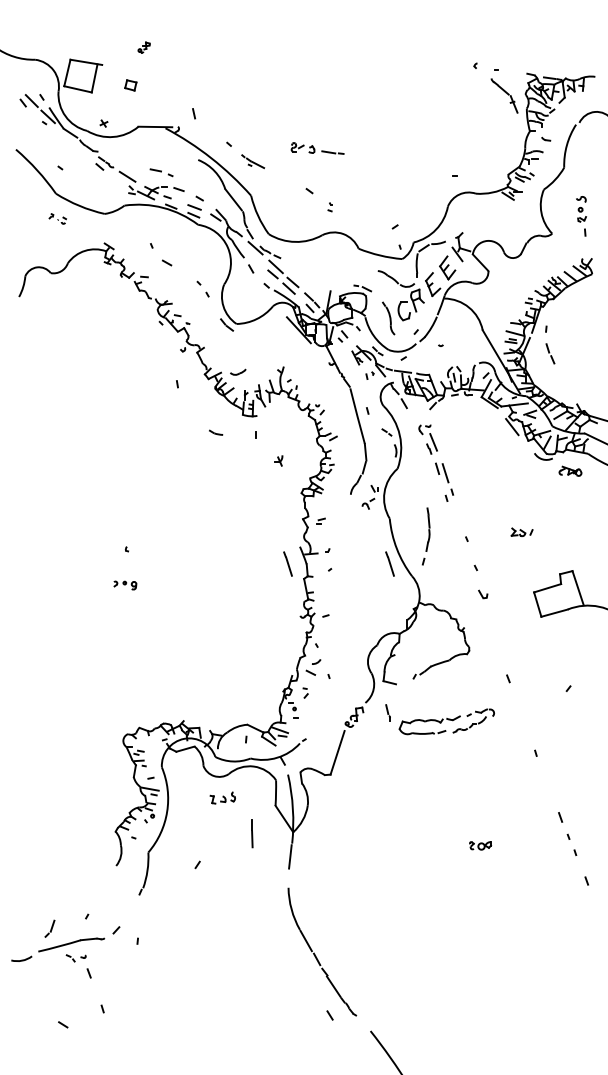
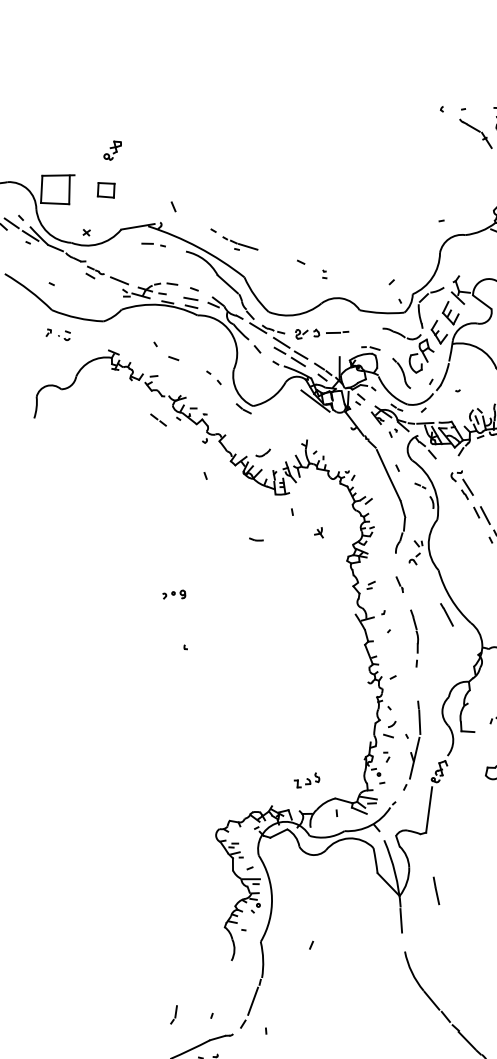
part: (143, 47) -> (112, 150), size x1.67
part: (130, 85) -> (106, 190), size x1.67
part: (317, 148) -> (321, 331), moved
part: (252, 161) -> (239, 243), size x1.43
part: (161, 172) -> (153, 244), moved
part: (57, 218) -> (58, 334), size x1.43
line: (140, 320) -> (157, 419), added
part: (216, 432) -> (256, 539), moved
part: (425, 536) -> (414, 638), moved
line: (287, 563) -> (345, 632), removed
part: (125, 585) -> (174, 595), moved
part: (331, 686) -> (411, 745), added
line: (387, 712) -> (399, 584), moved
part: (222, 797) -> (306, 780), moved
line: (252, 833) -> (436, 890), moved
line: (129, 909) -> (252, 1001), added
part: (49, 928) -> (173, 1014), moved

